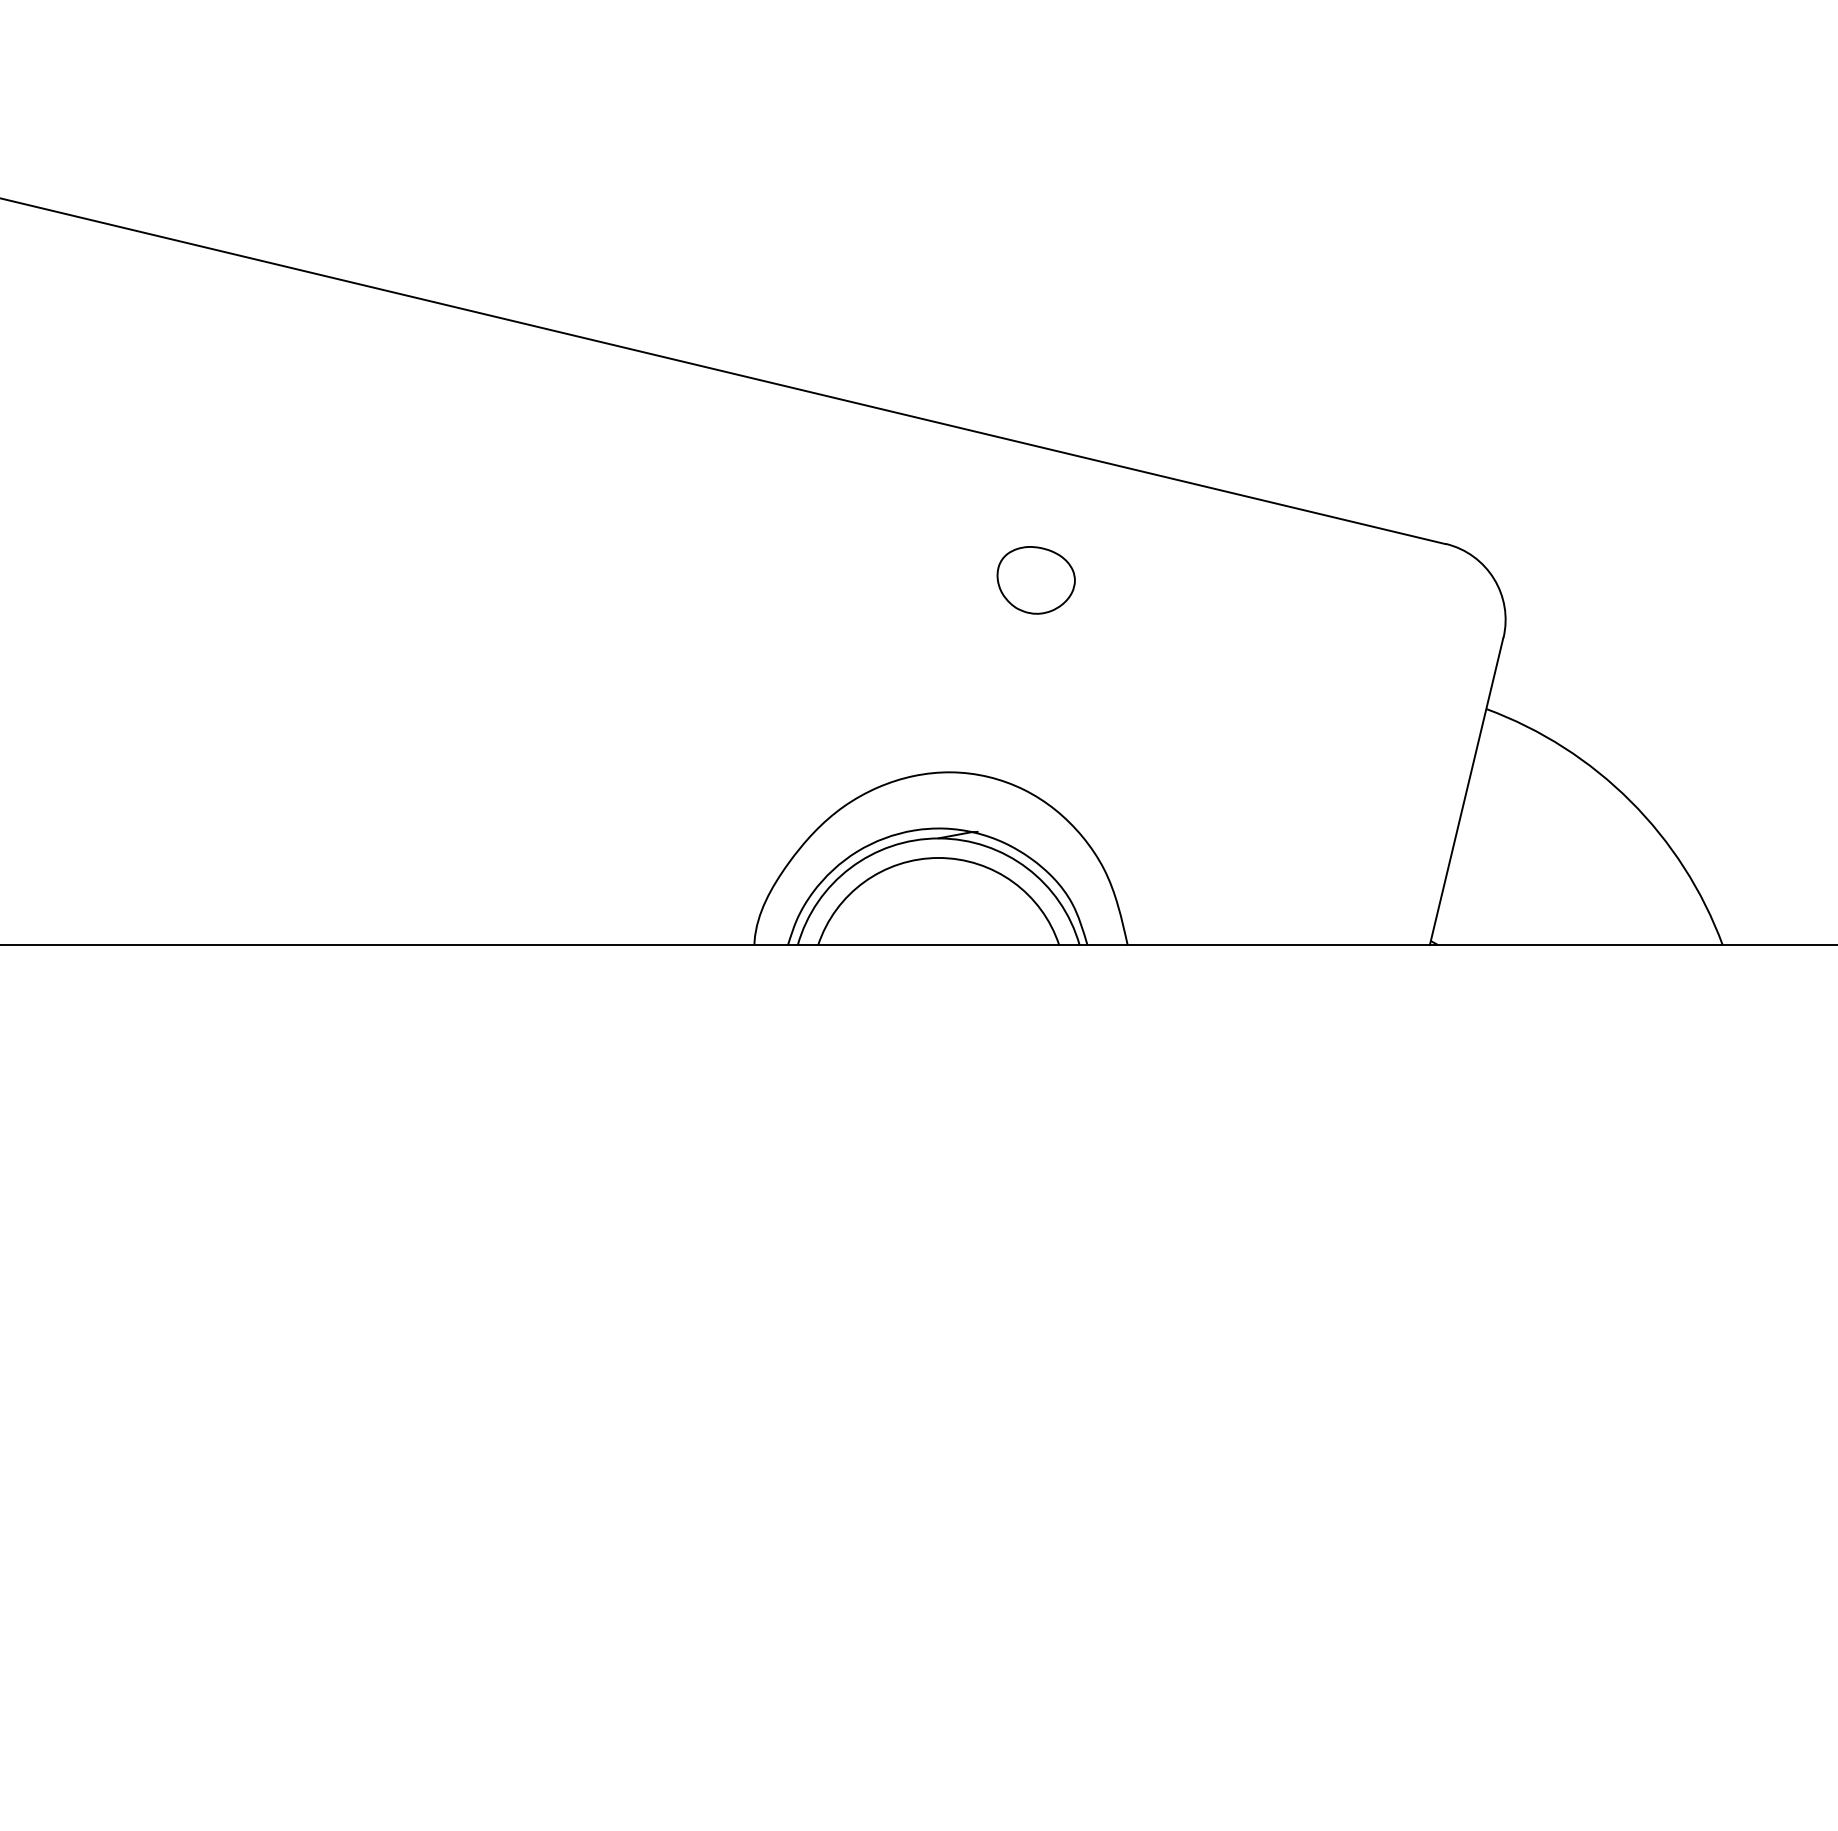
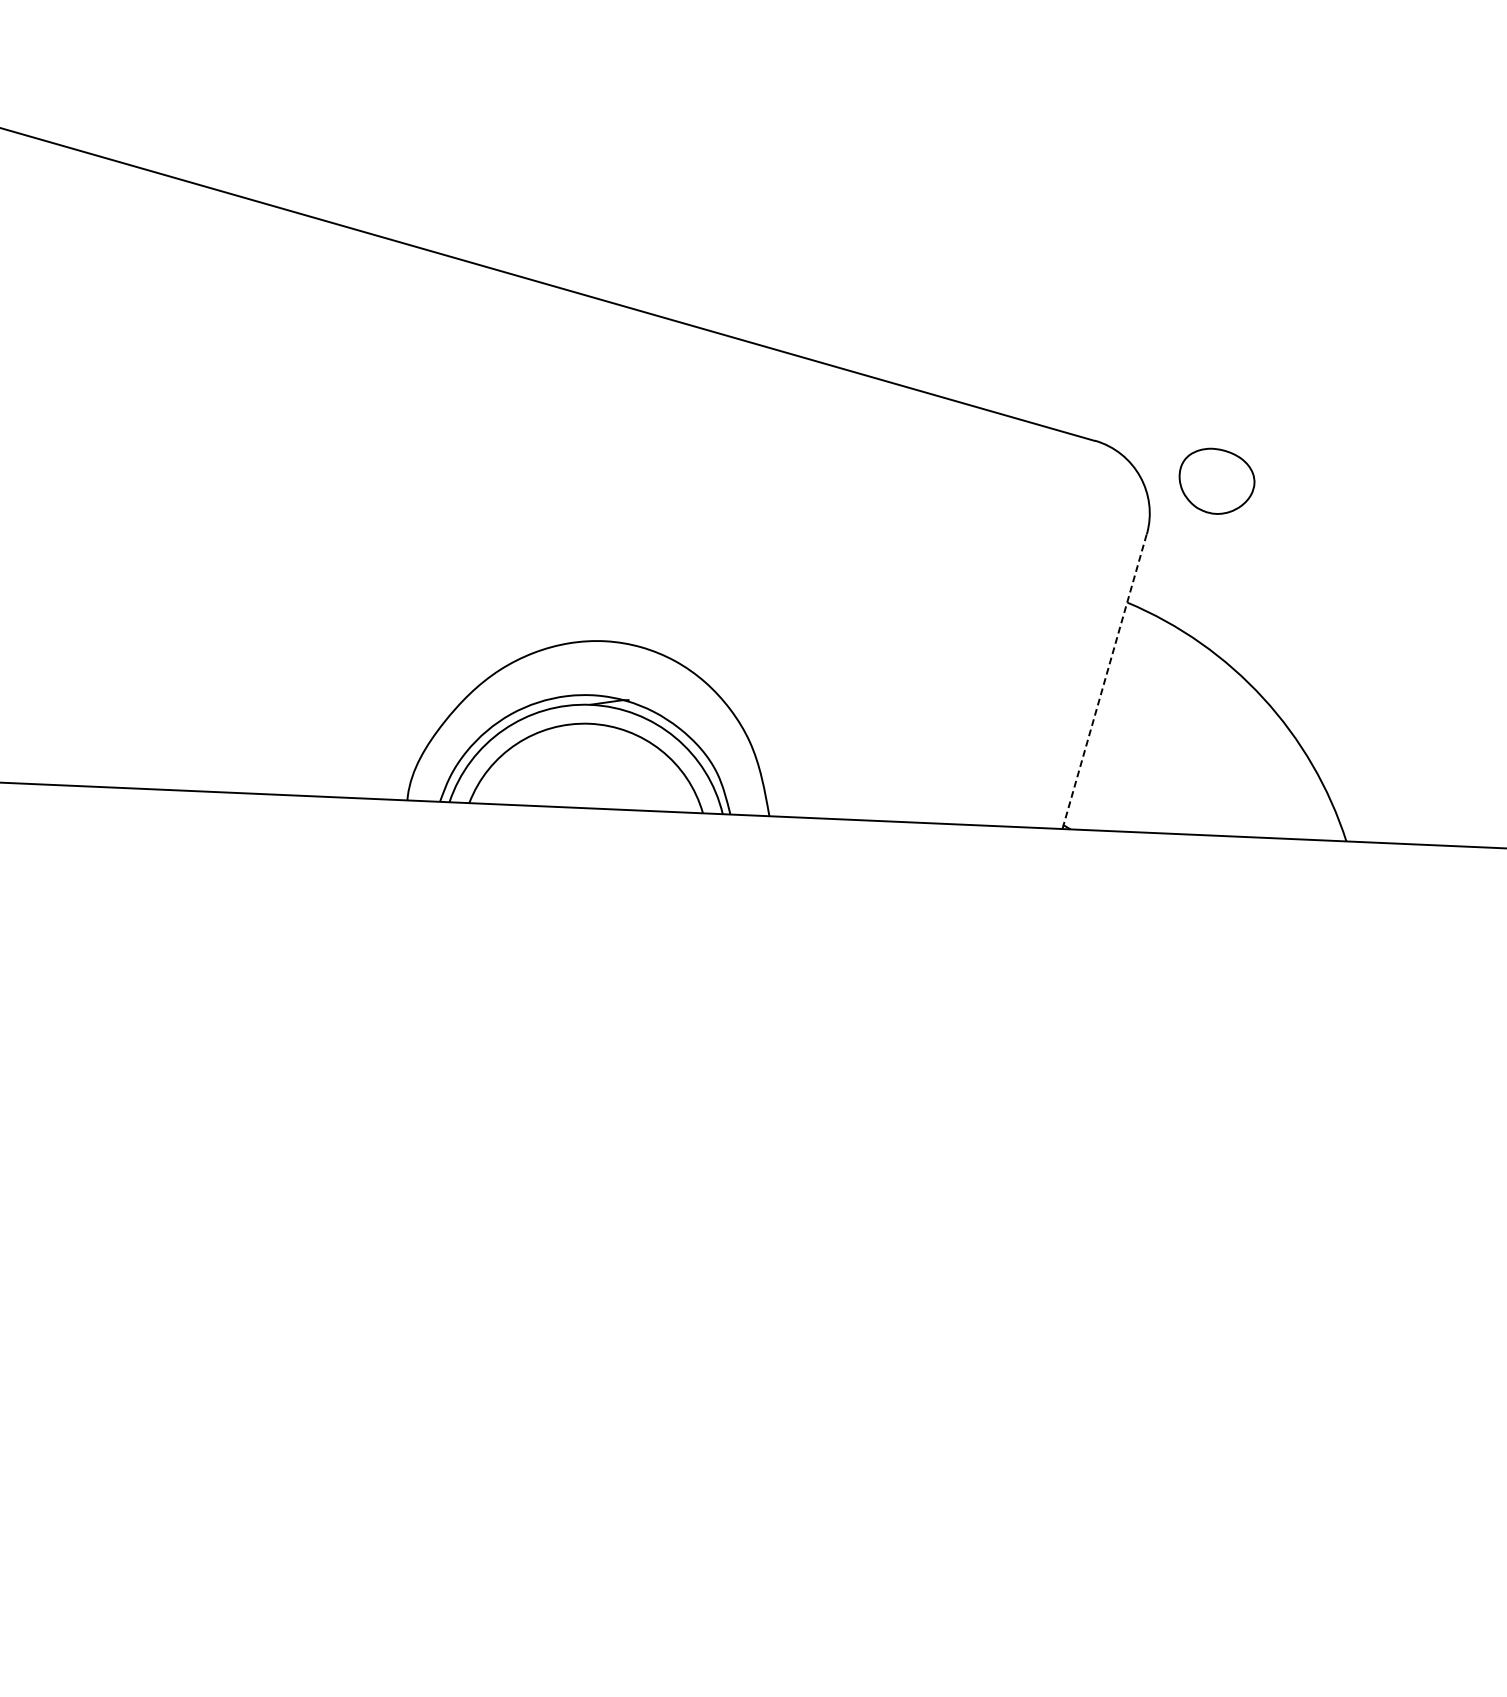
part: (1035, 580) -> (1216, 481), moved
line: (1466, 791) -> (1104, 681), solid -> dashed

